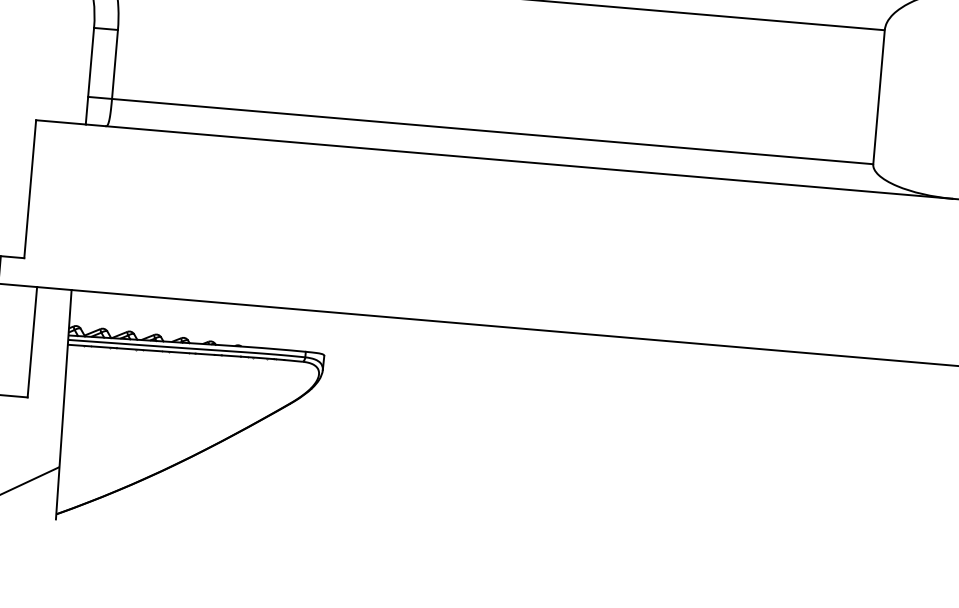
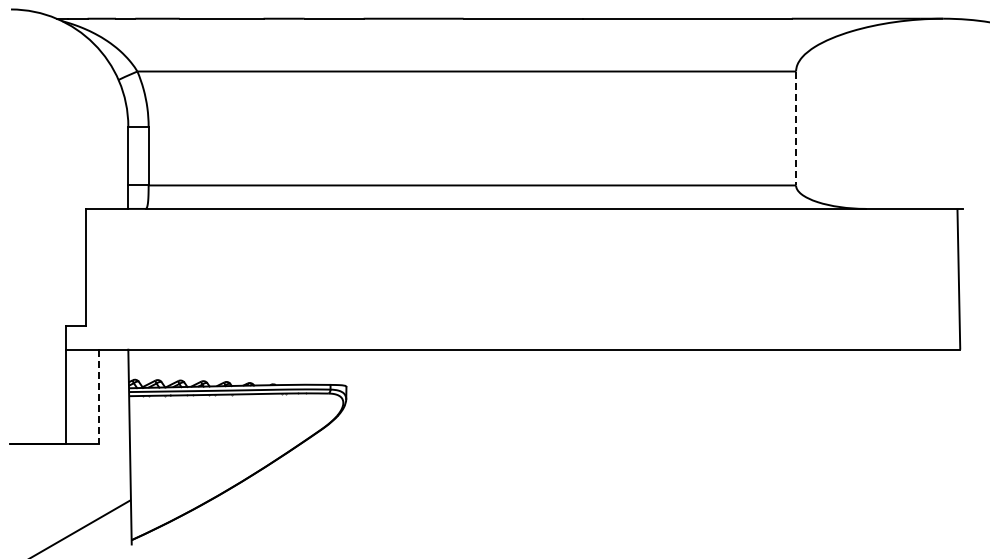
line: (879, 97) -> (796, 128), solid -> dashed
line: (32, 342) -> (99, 396), solid -> dashed

